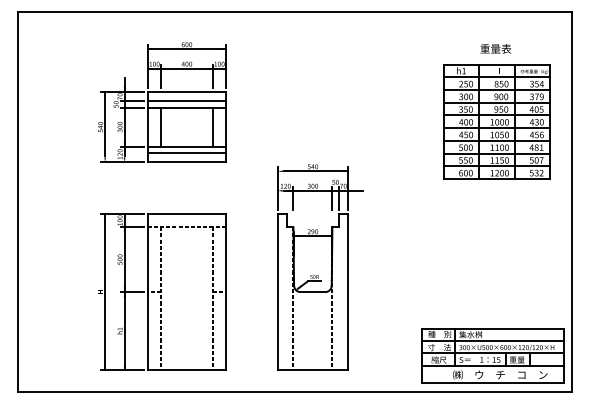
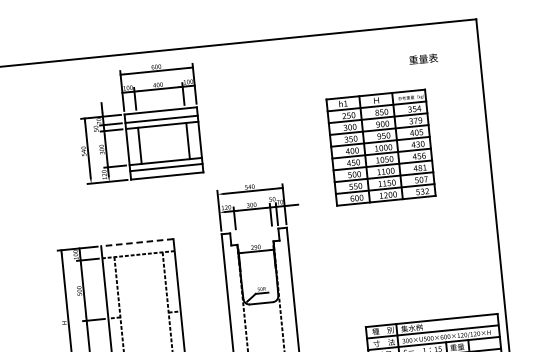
text: (495, 48) -> (423, 58), moved
part: (162, 102) -> (139, 122), moved
part: (496, 121) -> (380, 147), moved
line: (186, 214) -> (136, 243), solid -> dashed

